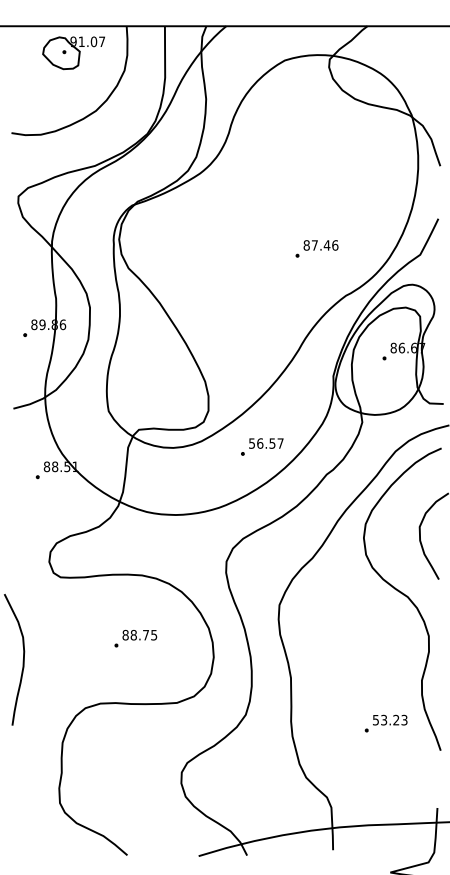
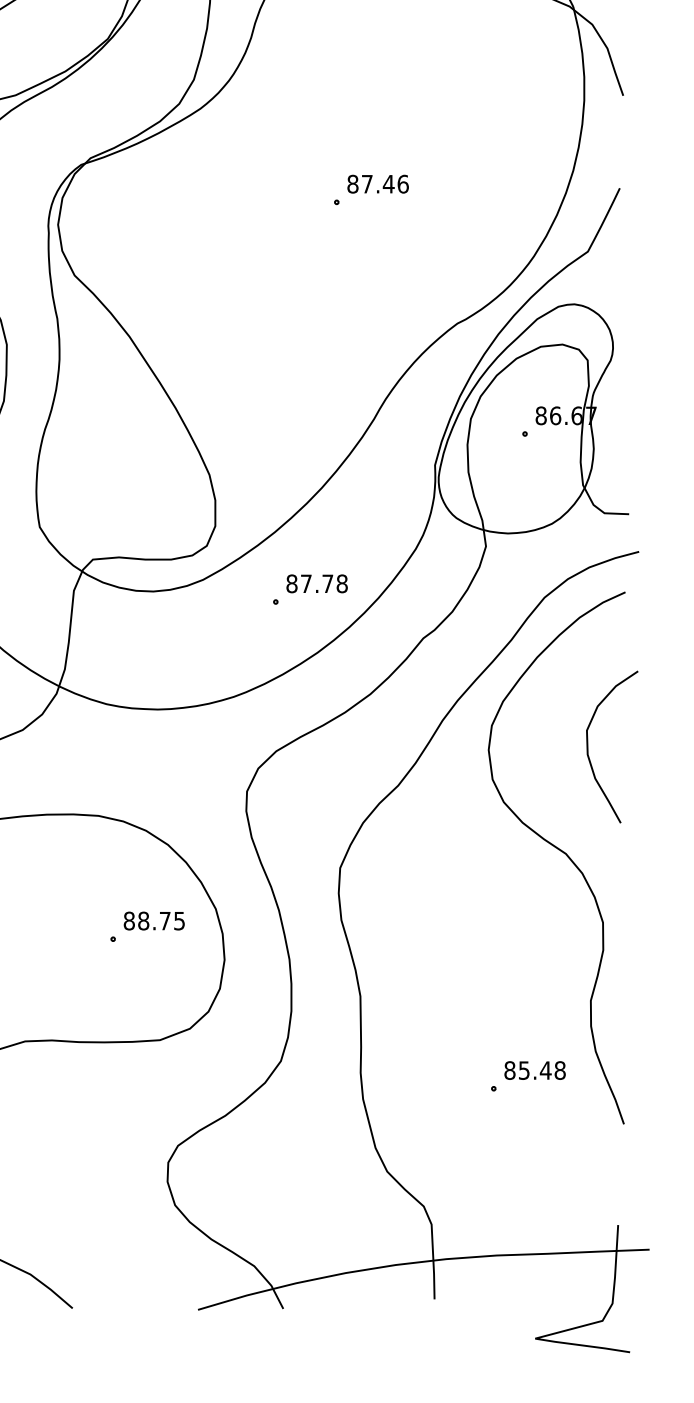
part: (316, 248) -> (370, 189), moved
text: (266, 443) -> (317, 583), 56.57 -> 87.78
part: (135, 638) -> (146, 926), moved
text: (389, 719) -> (533, 1069), 53.23 -> 85.48

